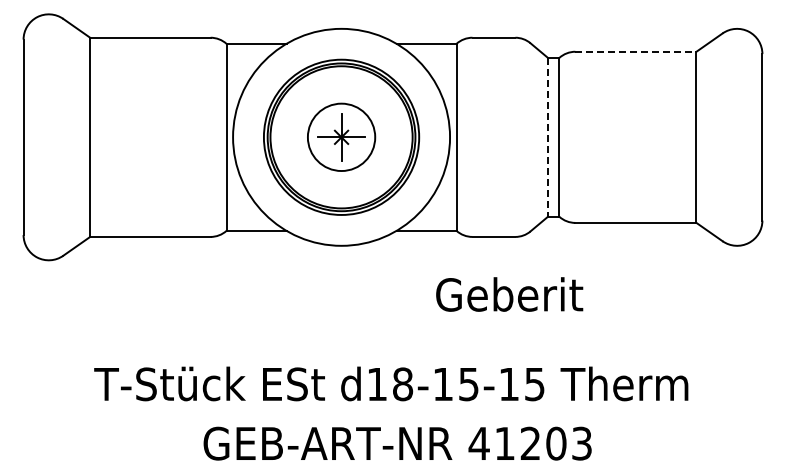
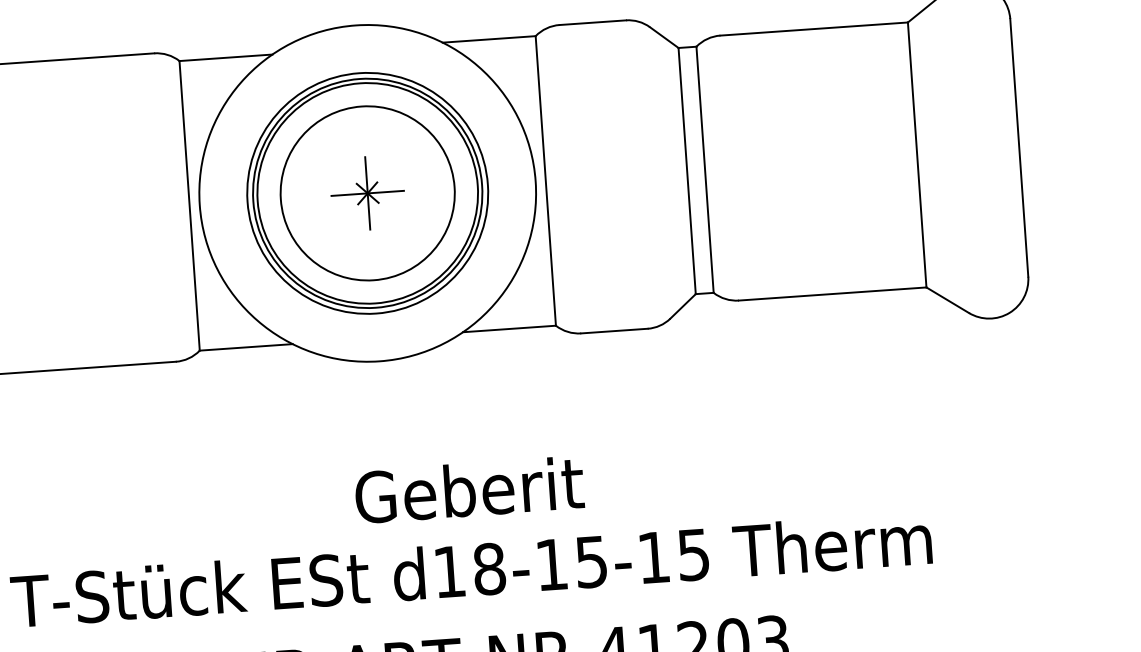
line: (635, 51) -> (813, 28), dashed -> solid
circle: (341, 137) -> (367, 193), size x1.67
line: (547, 137) -> (686, 171), dashed -> solid
text: (509, 294) -> (469, 489), moved

